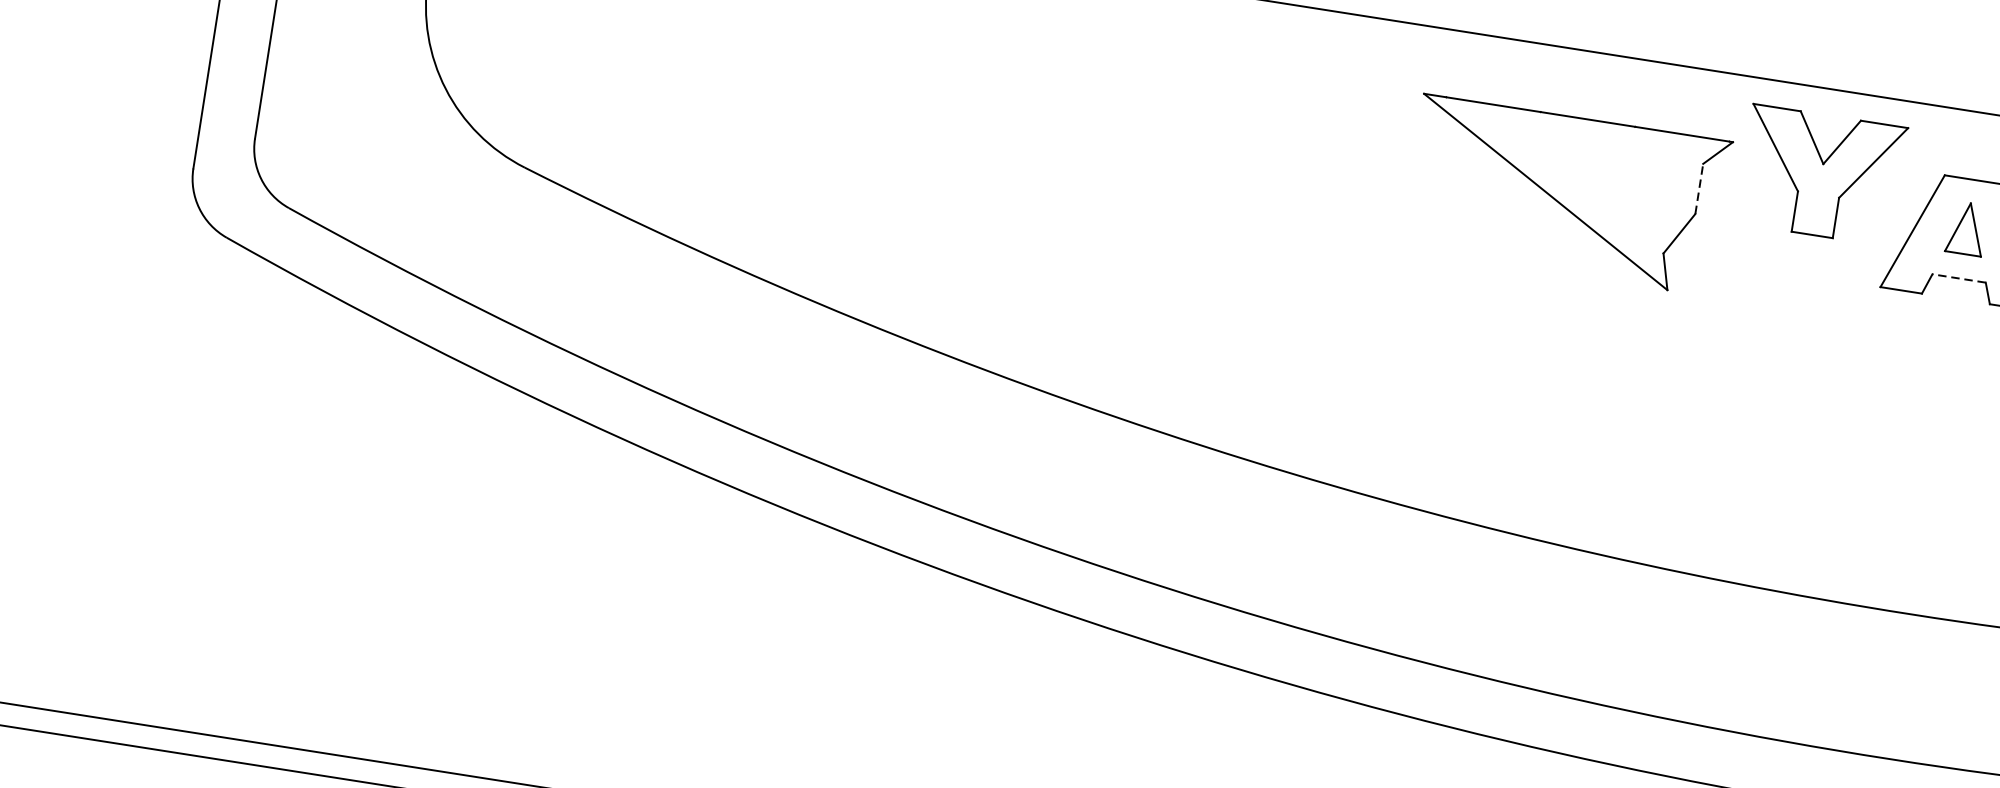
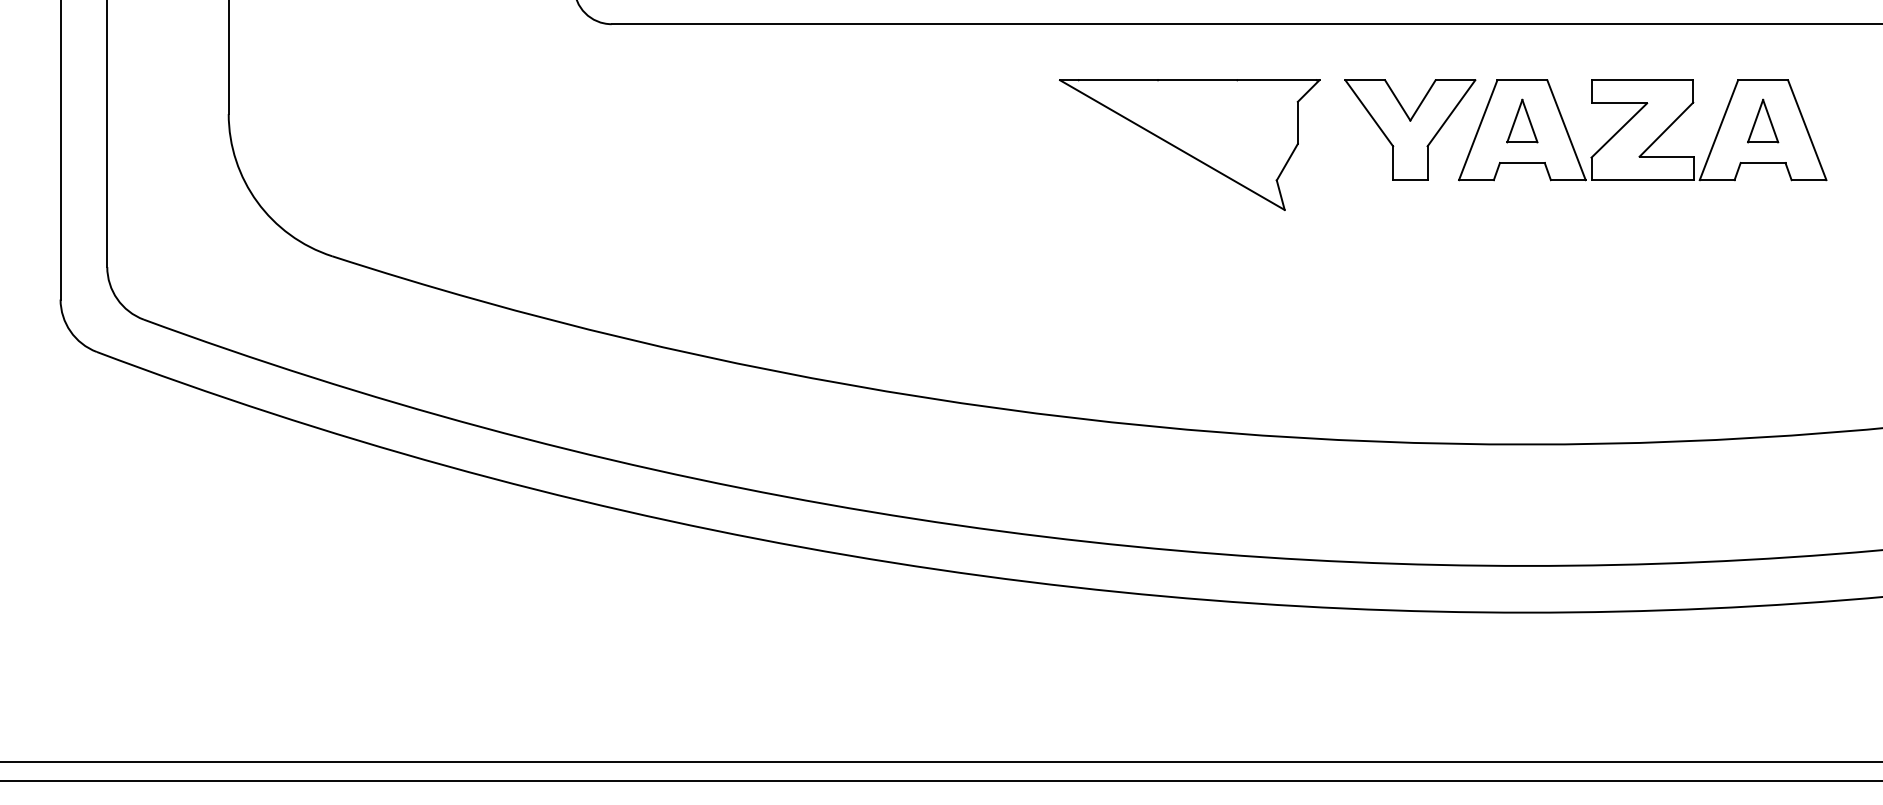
part: (1821, 174) -> (1410, 129), moved
line: (1698, 188) -> (1297, 122), dashed -> solid
line: (1958, 277) -> (1521, 162), dashed -> solid

